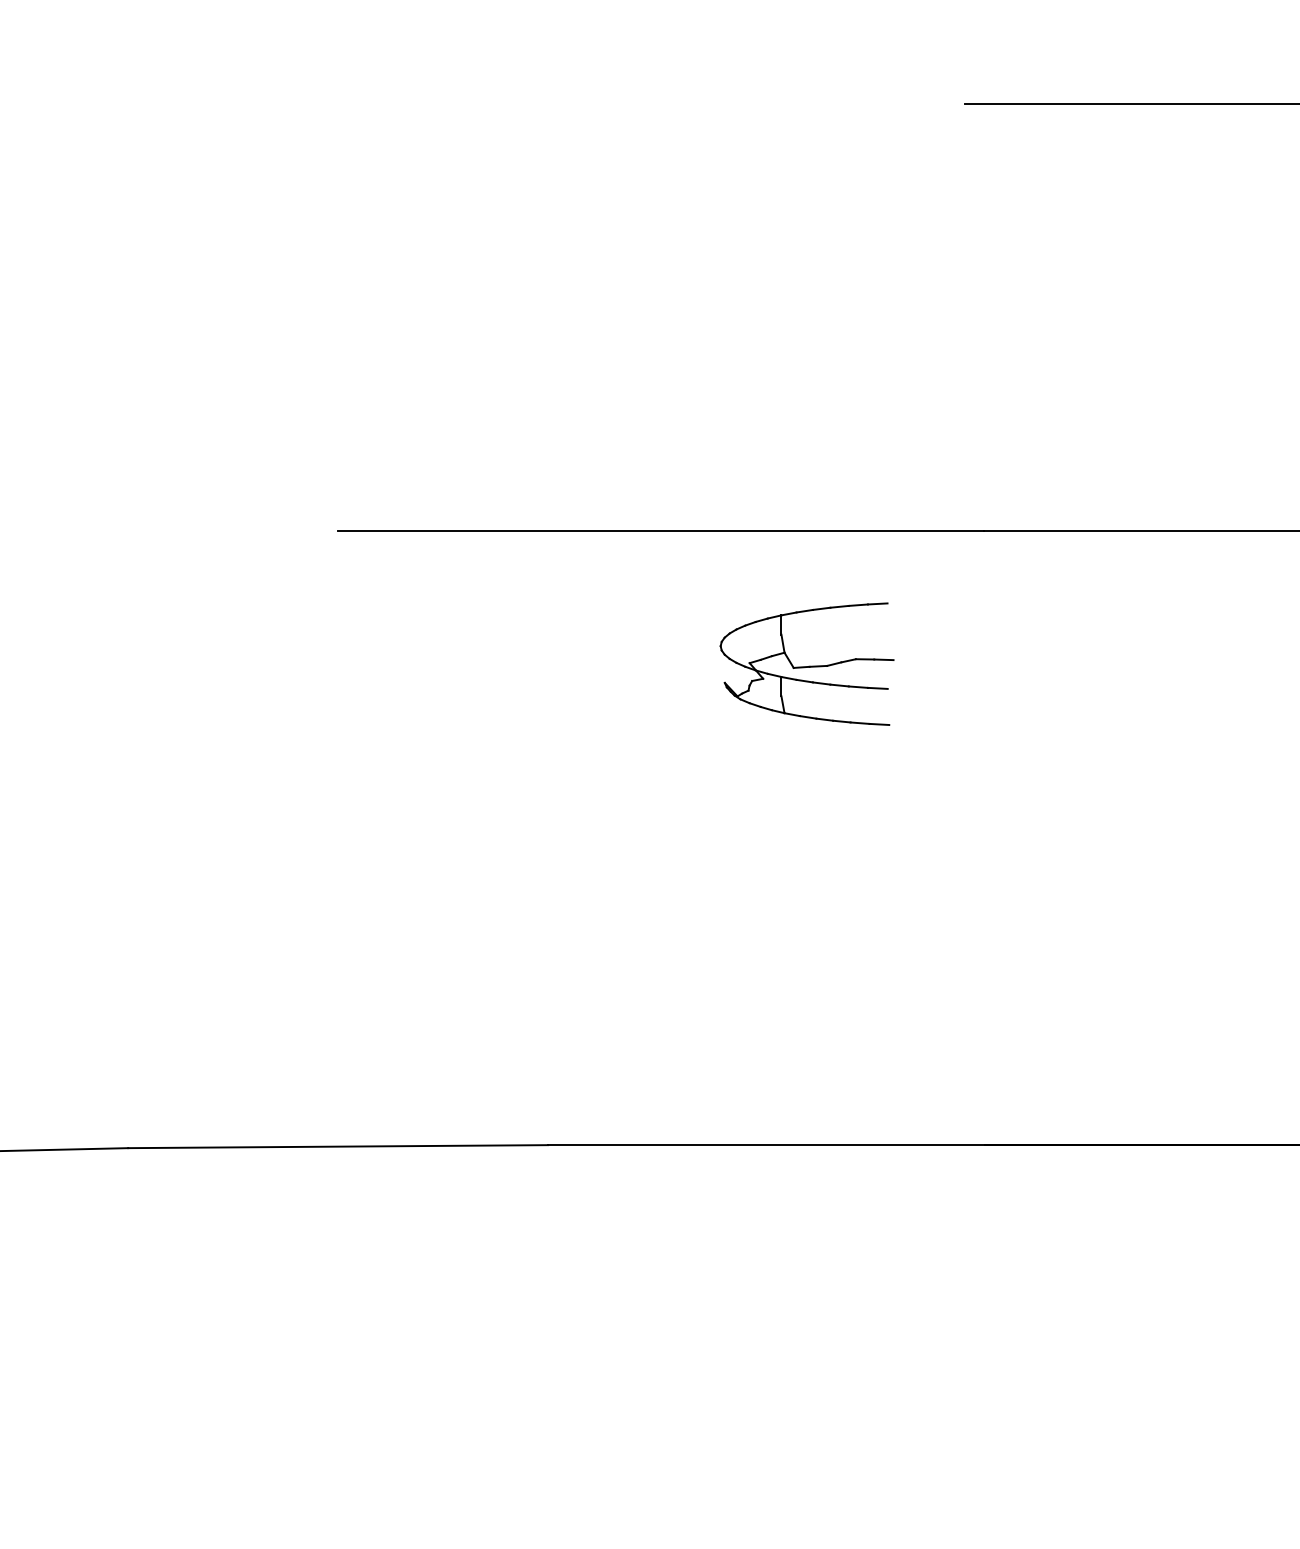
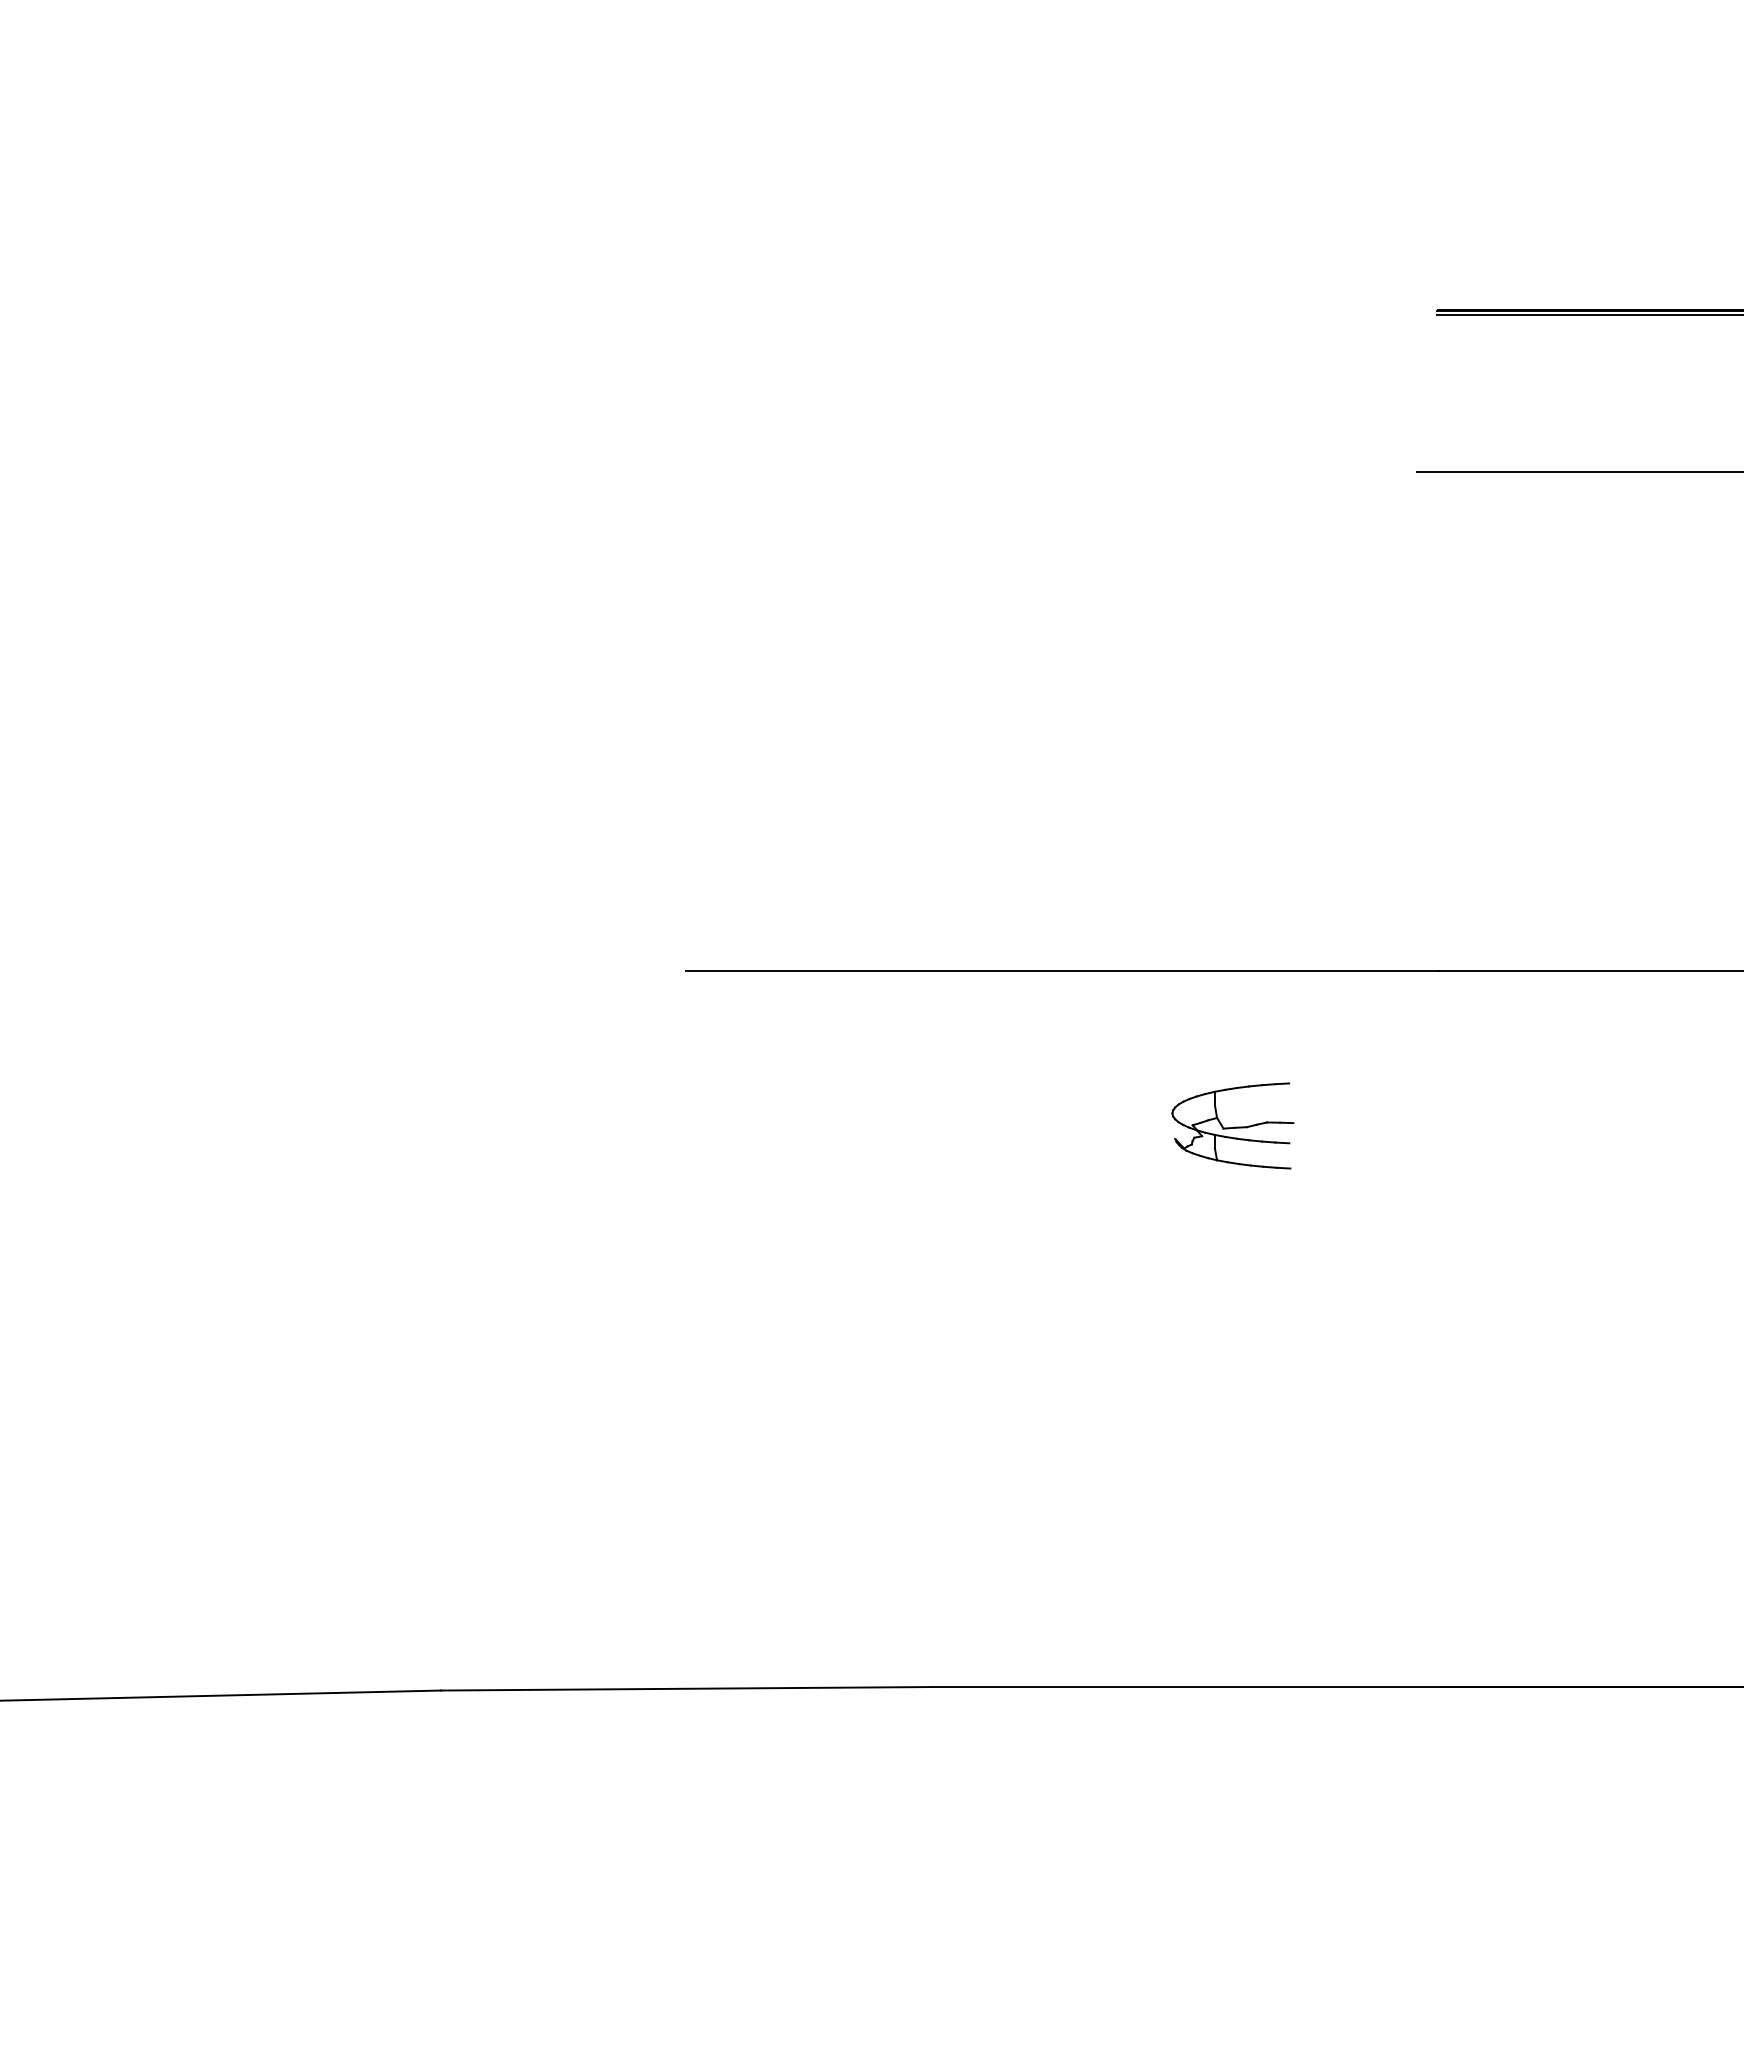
part: (806, 663) -> (1232, 1125), size x0.6

